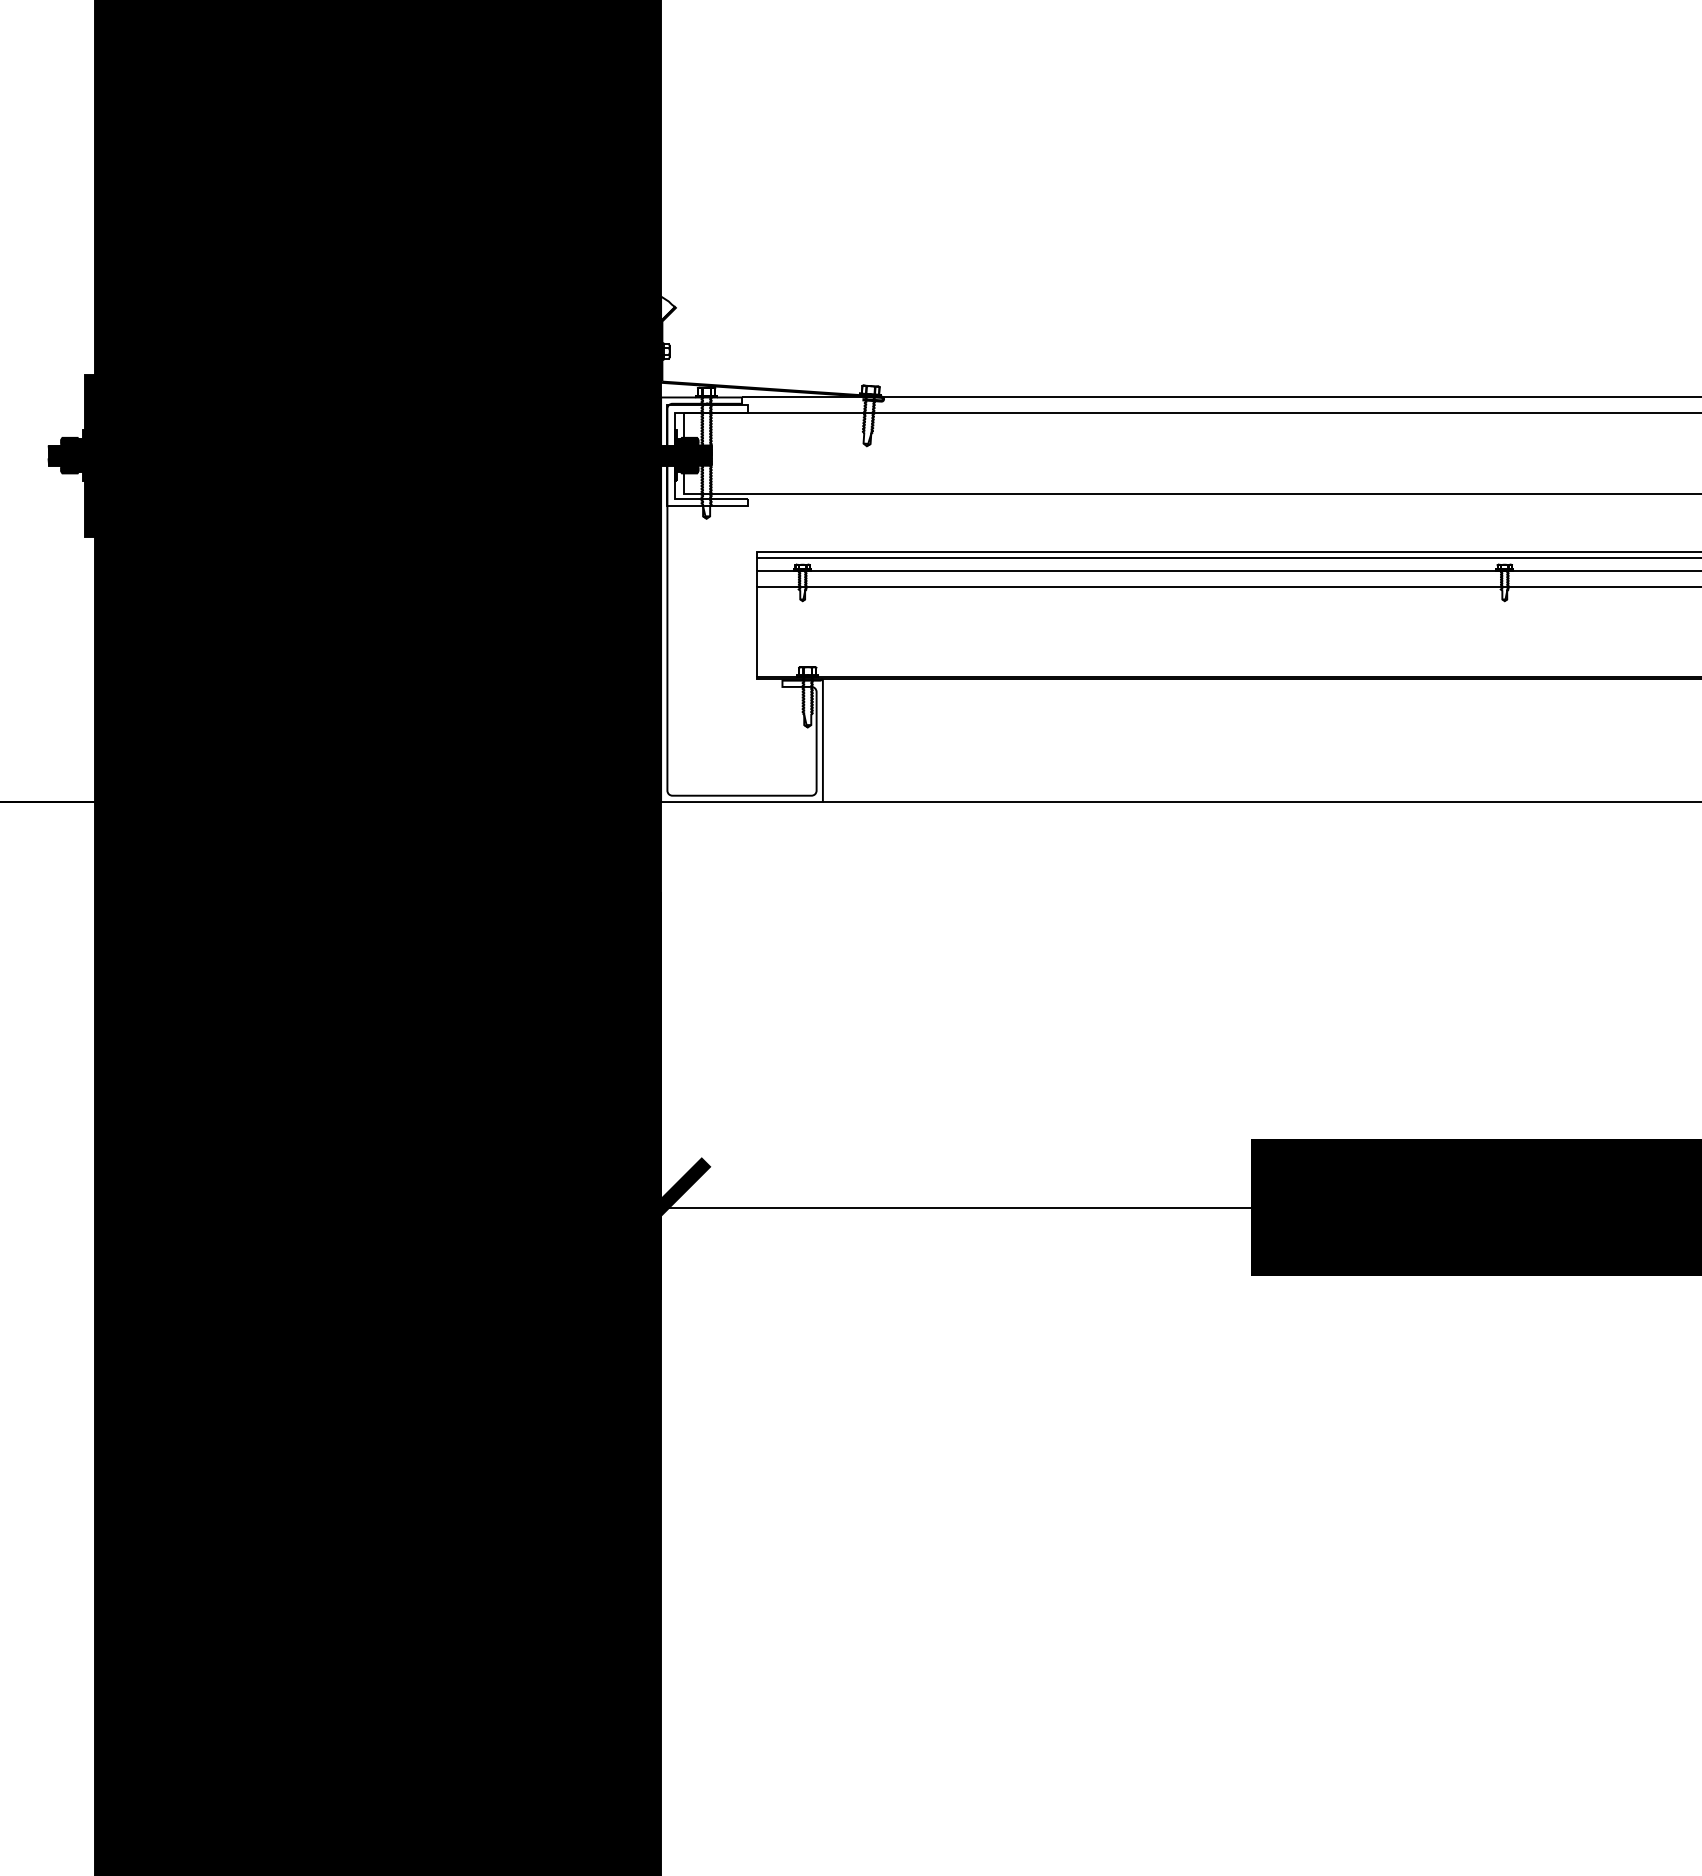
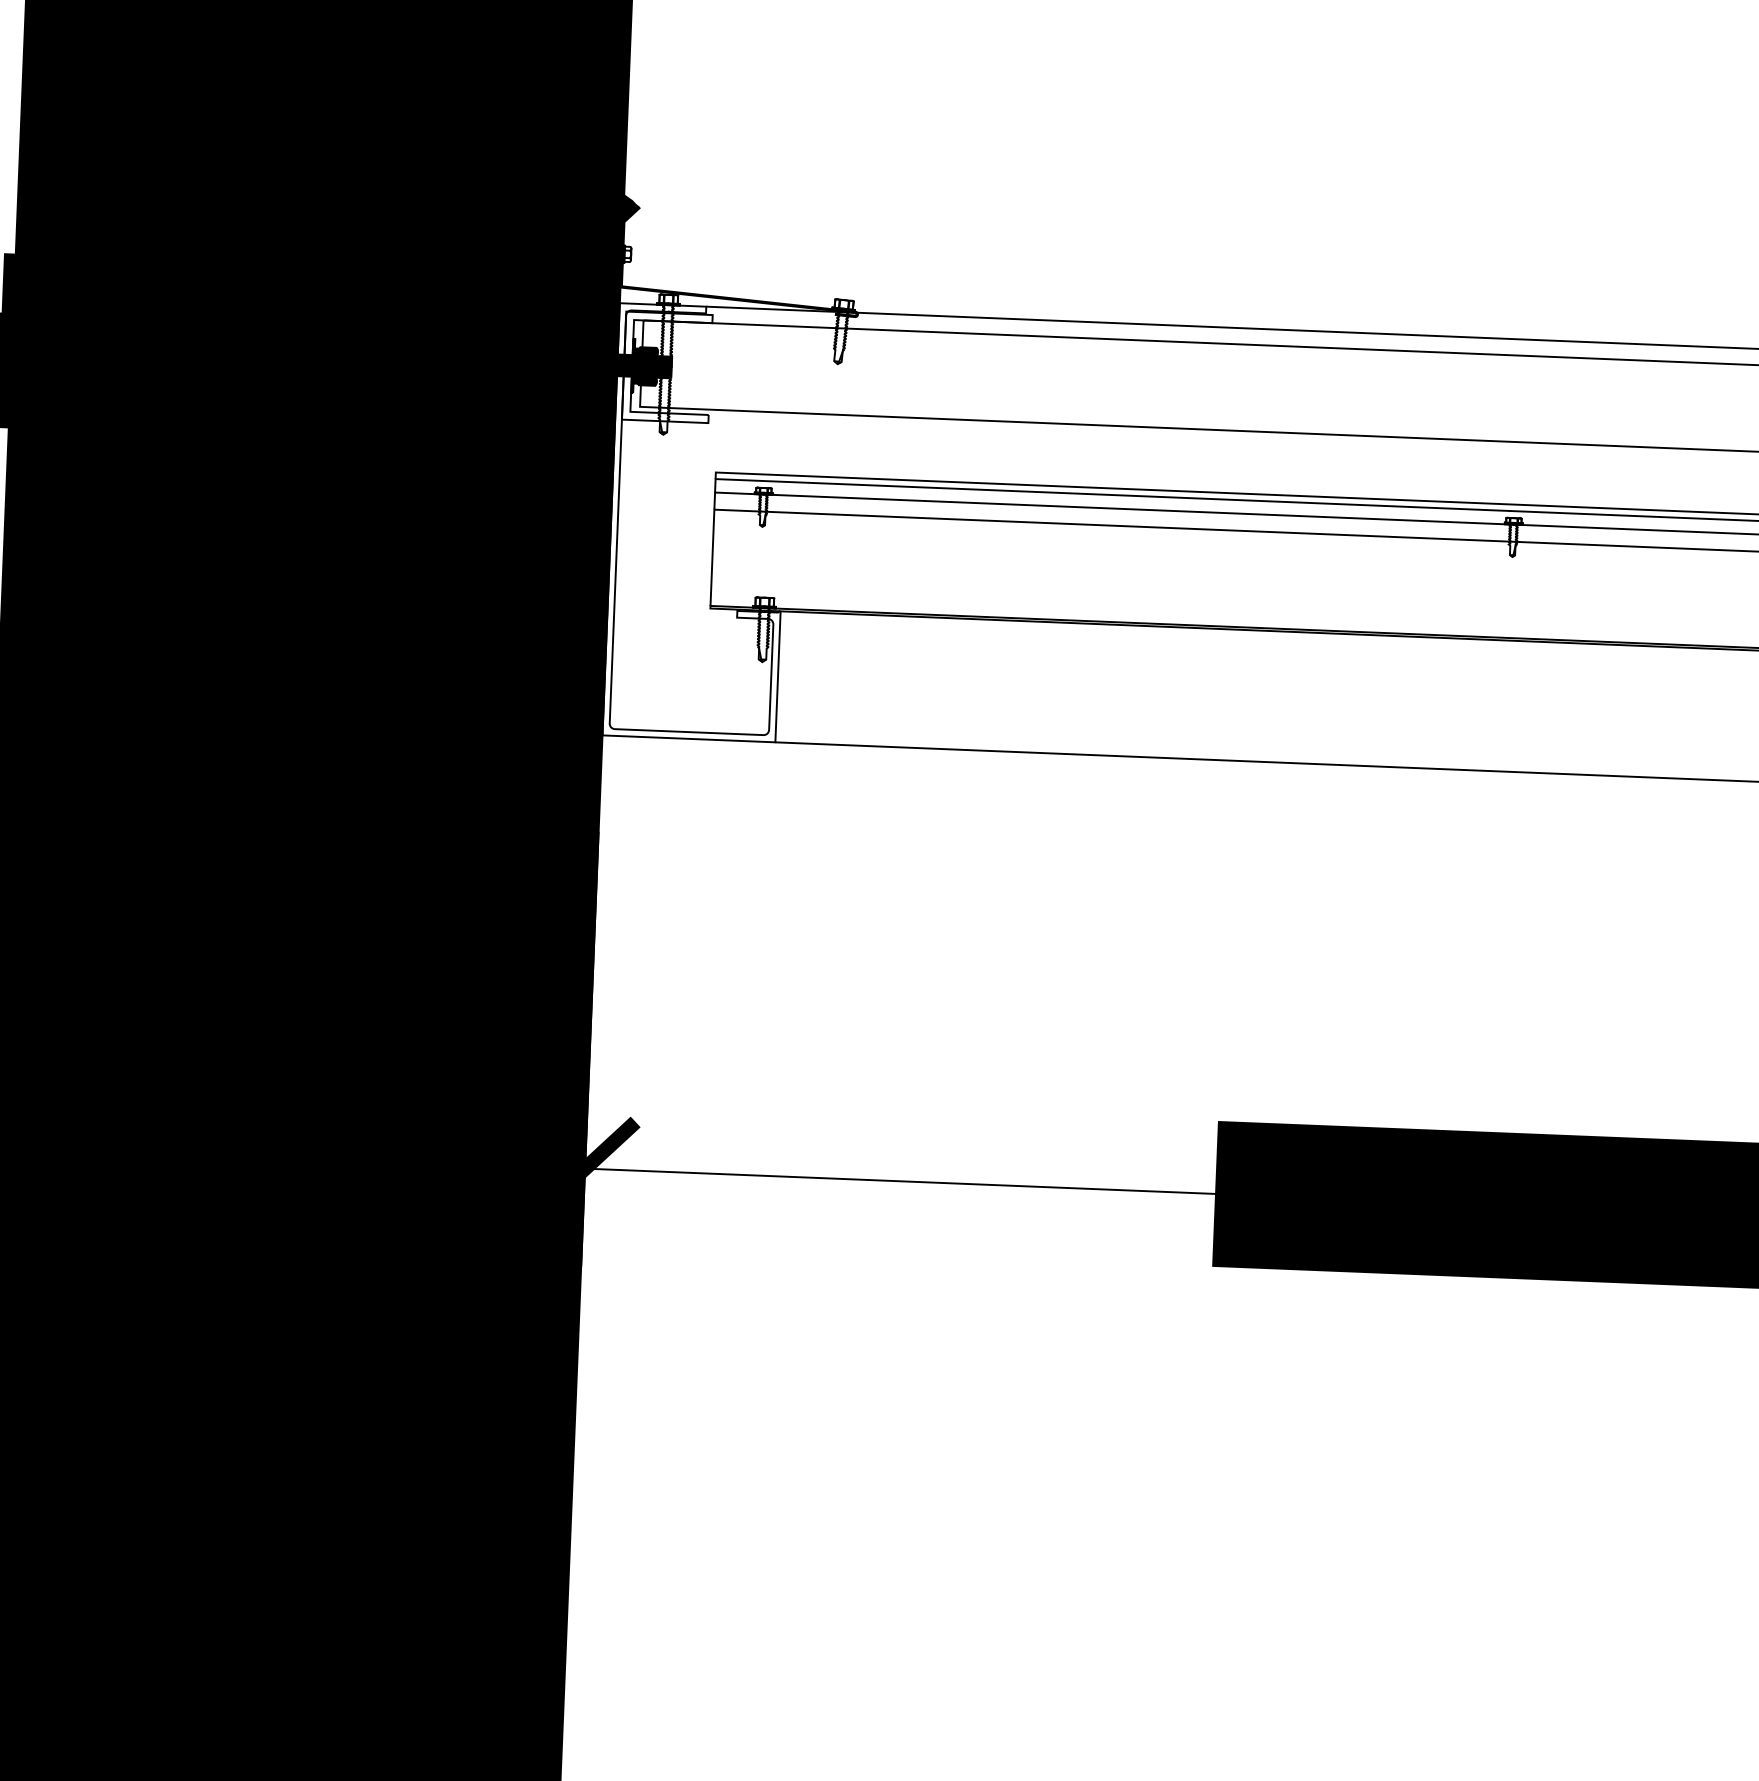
fill: (668, 308) -> (631, 208), added

